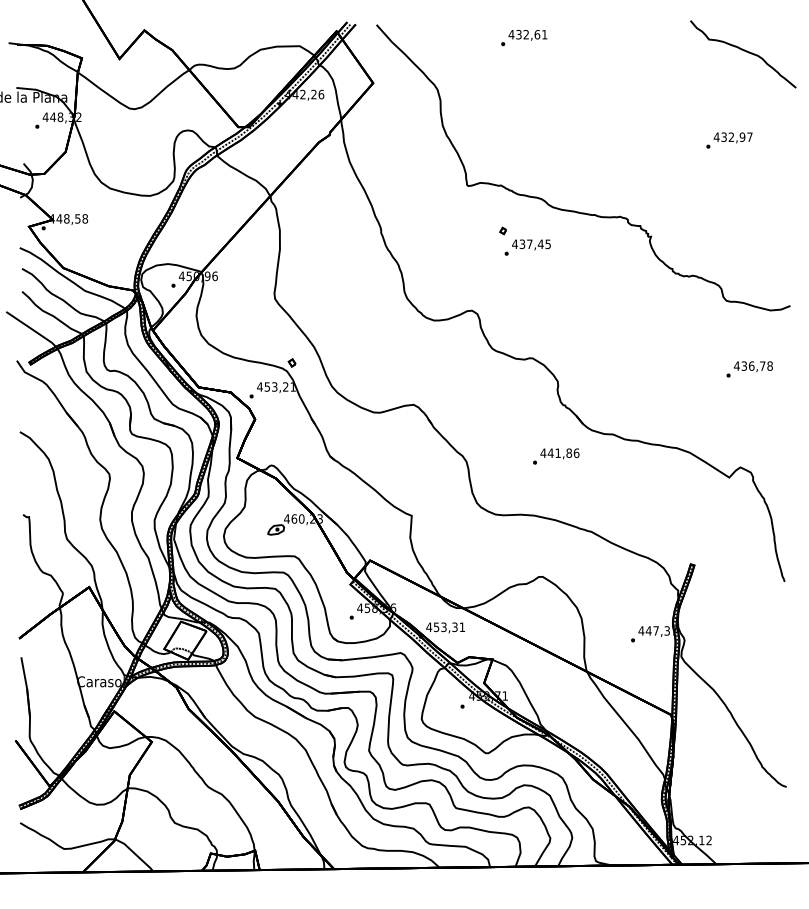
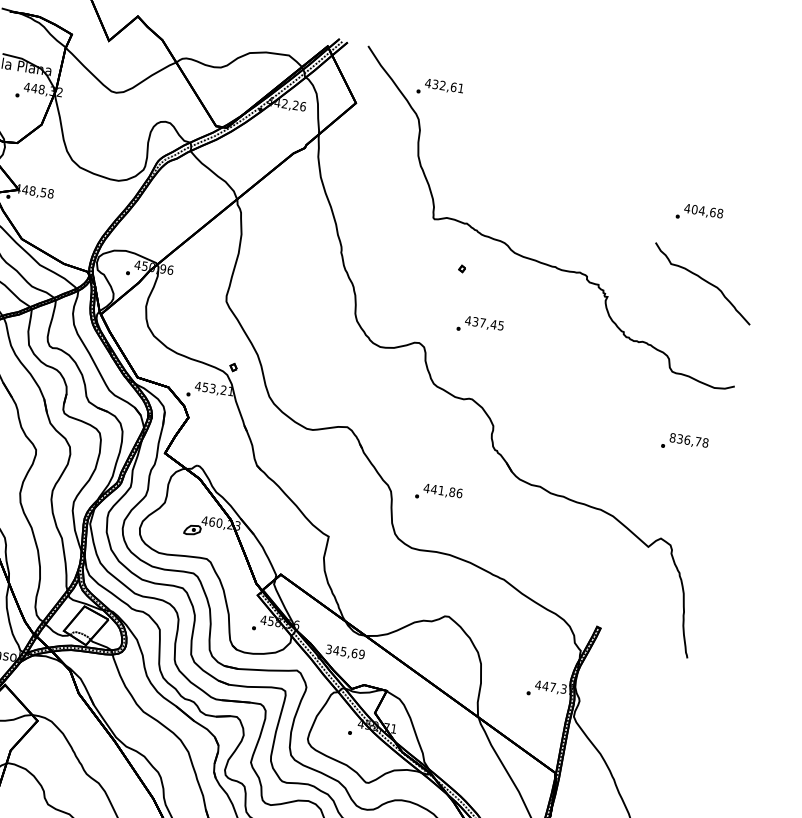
text: (524, 38) -> (440, 89), moved
curve: (743, 51) -> (703, 281), moved
text: (736, 136) -> (707, 210), 432,97 -> 404,68
text: (527, 247) -> (480, 325), moved
text: (736, 365) -> (672, 437), 436,78 -> 836,78
text: (556, 456) -> (439, 493), moved
text: (445, 627) -> (345, 652), 453,31 -> 345,69

